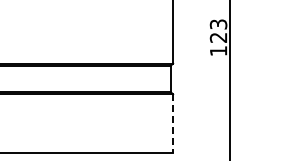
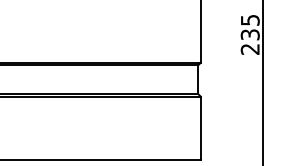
text: (218, 37) -> (250, 34), 123 -> 235
line: (173, 124) -> (201, 129), dashed -> solid

